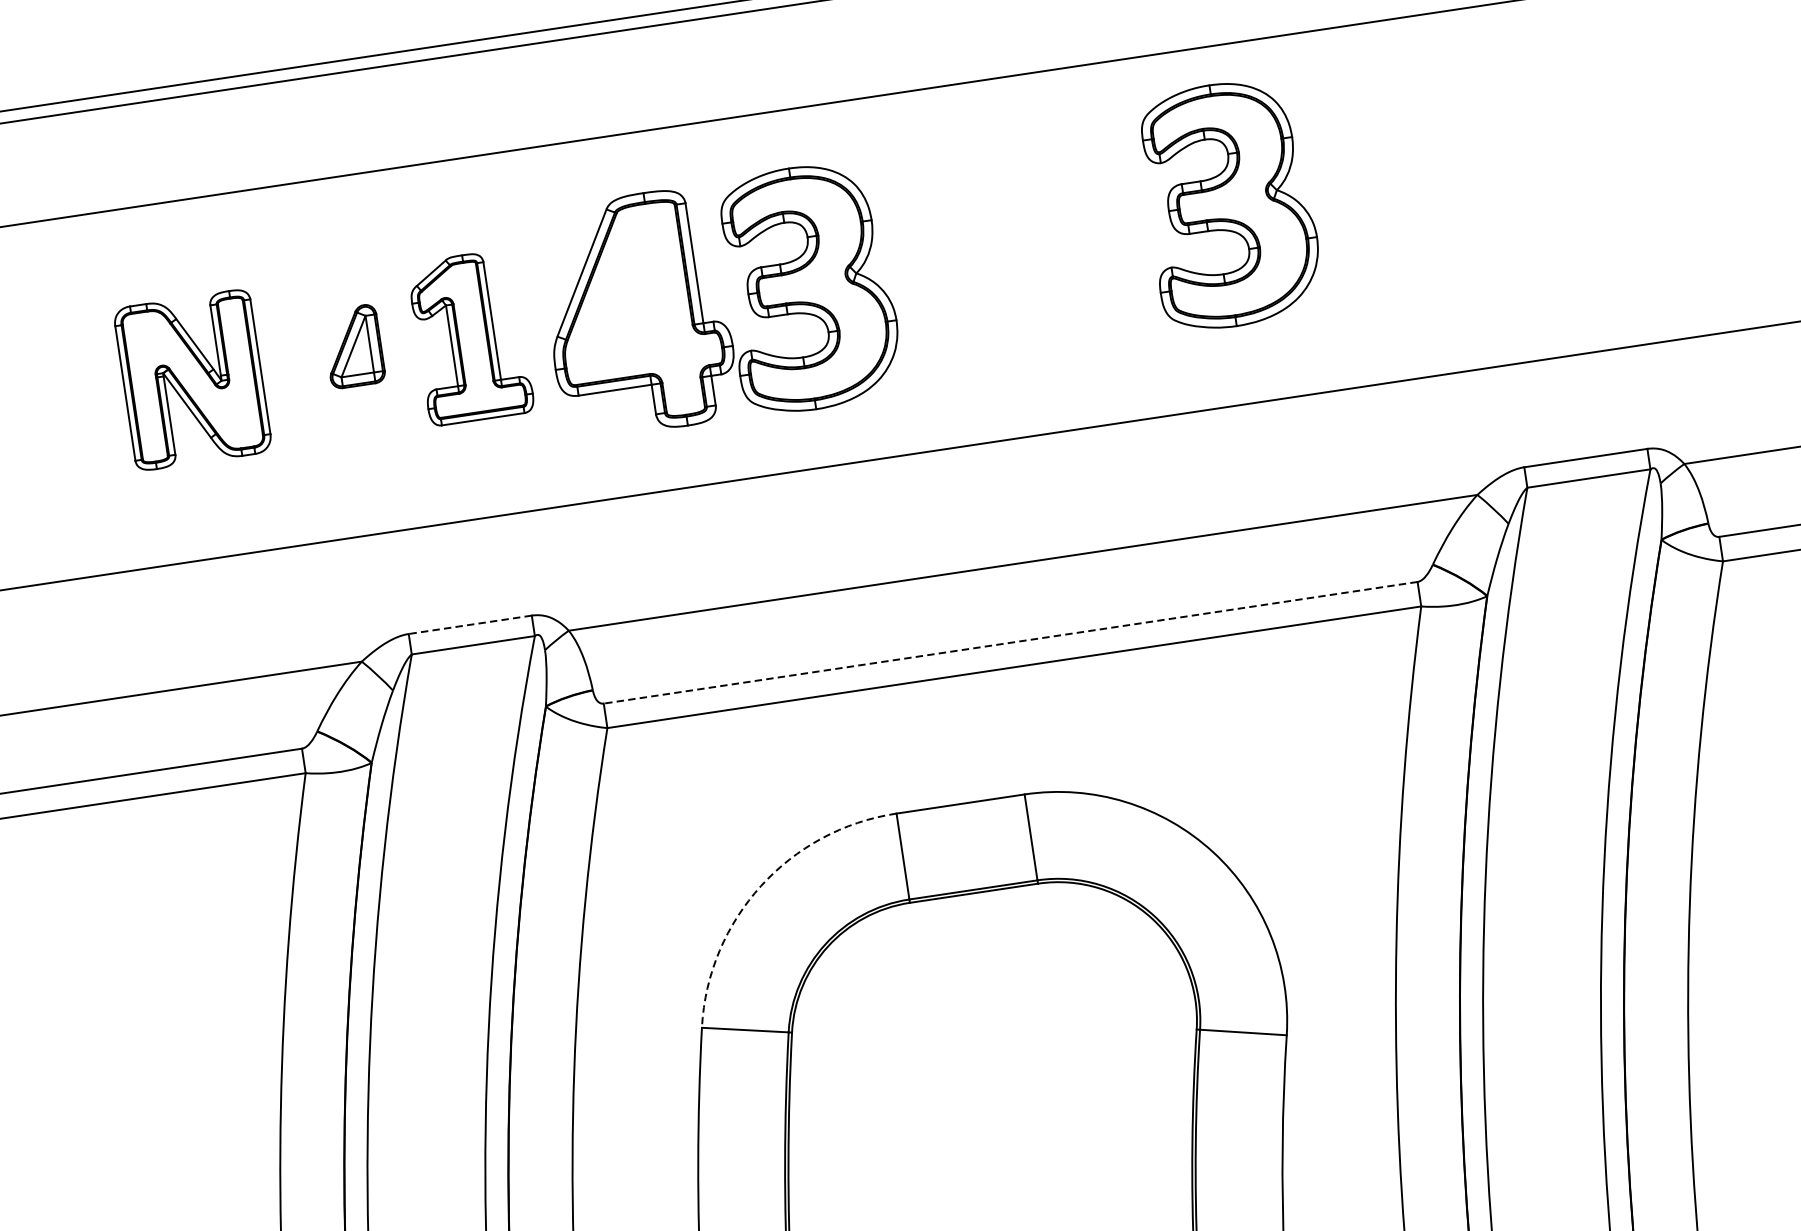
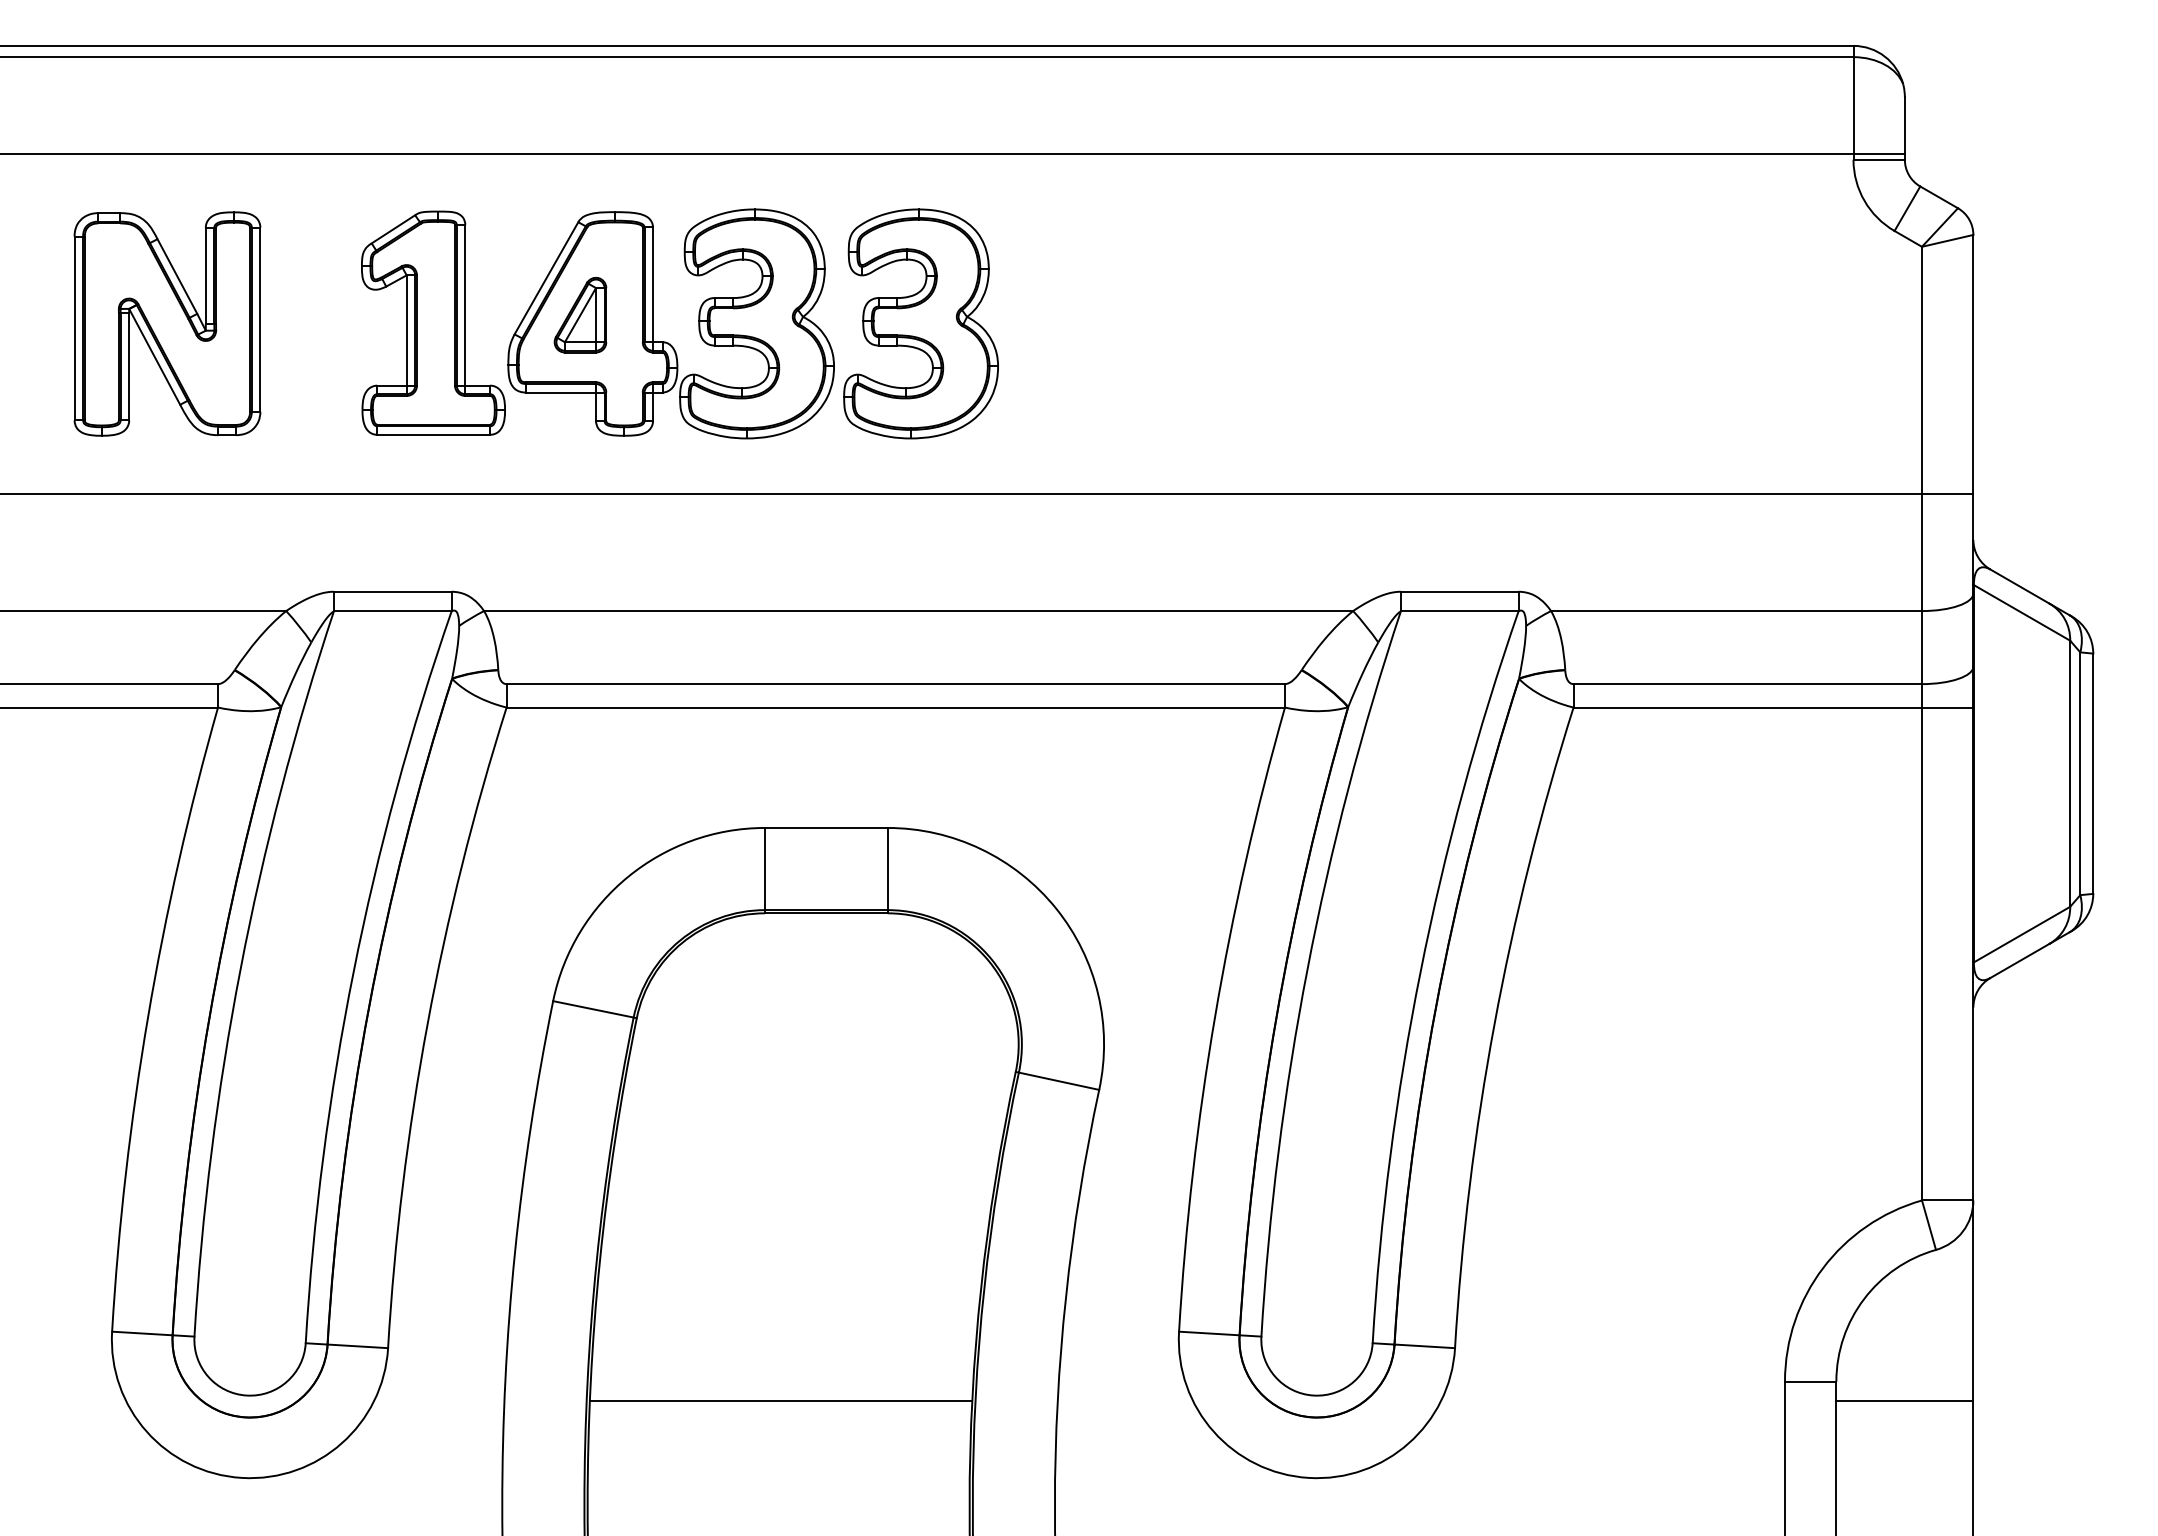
part: (1229, 204) -> (920, 323), moved
part: (470, 336) -> (433, 322), size x1.43
part: (353, 345) -> (580, 314), moved
part: (192, 379) -> (167, 323), size x1.43
line: (469, 624) -> (392, 591), dashed -> solid
line: (1010, 643) -> (895, 684), dashed -> solid
arc: (761, 885) -> (628, 876), dashed -> solid

